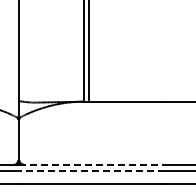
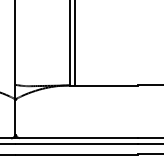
line: (92, 164) -> (77, 138), dashed -> solid
line: (92, 171) -> (77, 143), dashed -> solid

